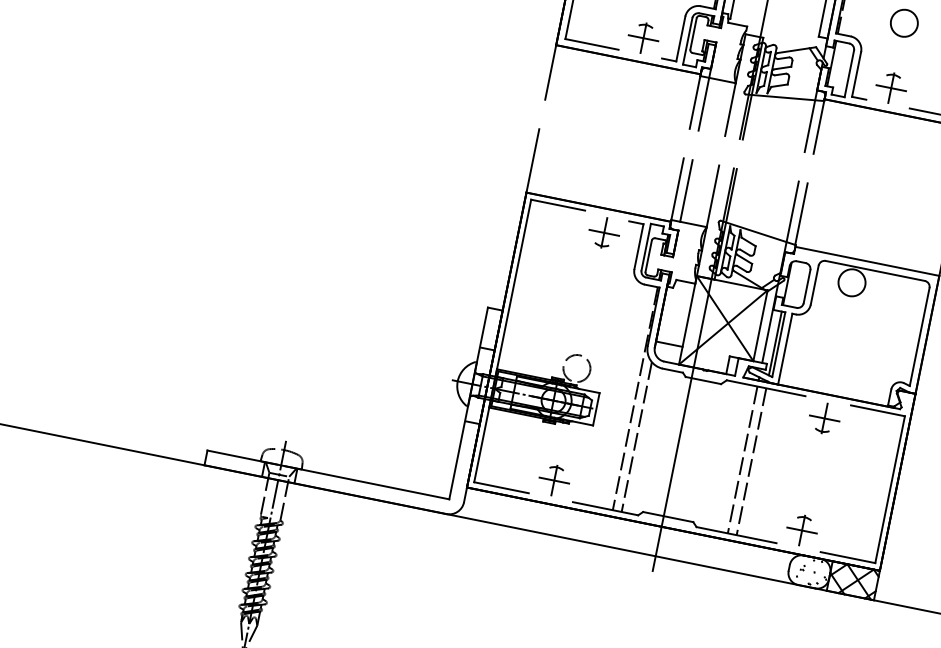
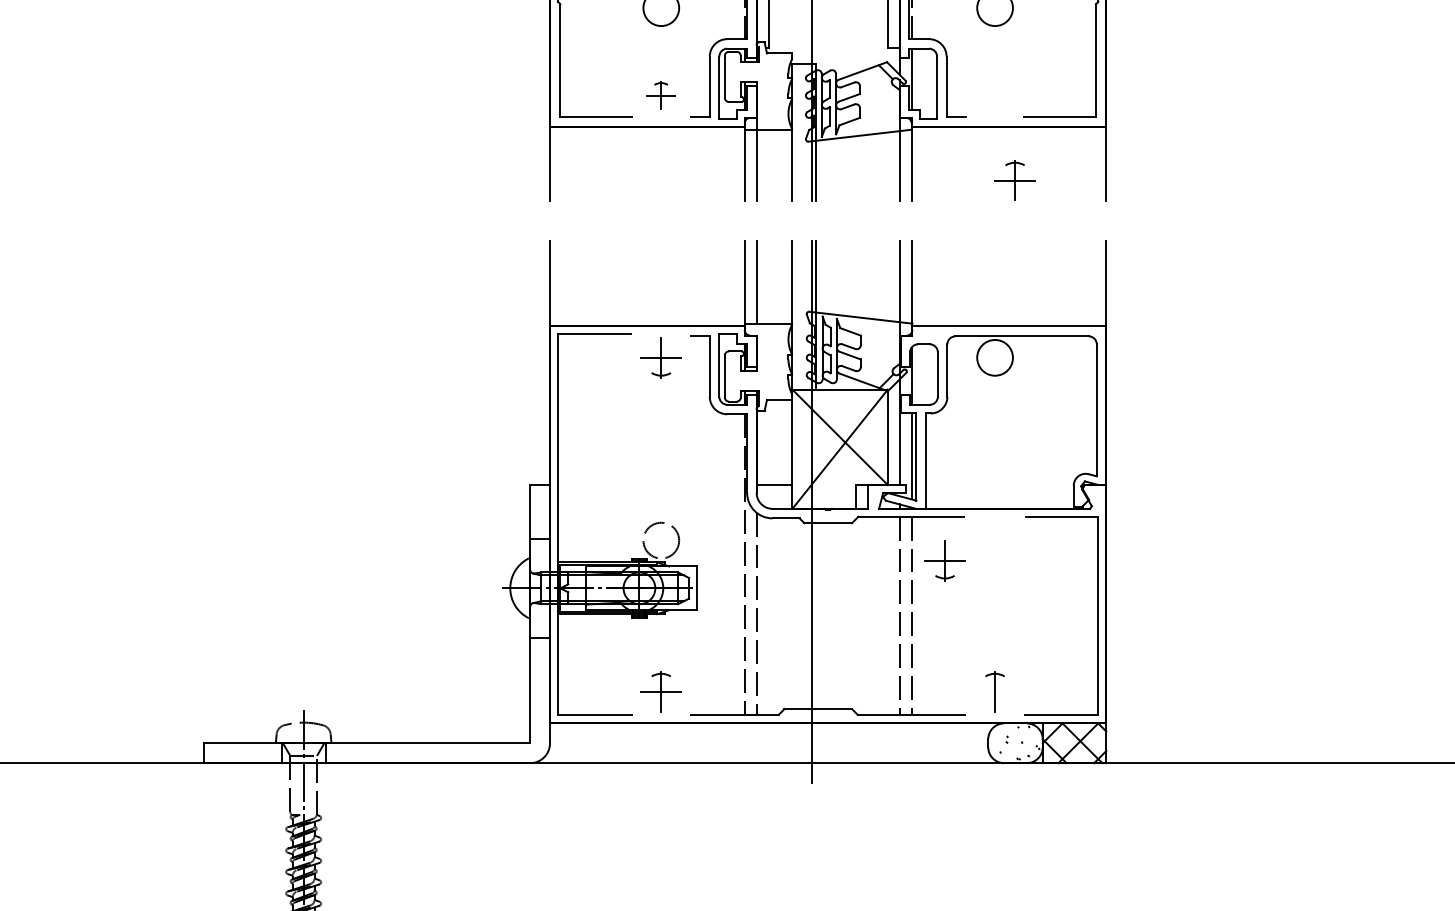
part: (642, 38) -> (660, 95), size x0.7
part: (890, 88) -> (1014, 180), moved
part: (824, 418) -> (944, 560), moved
line: (801, 530) -> (994, 691), removed

